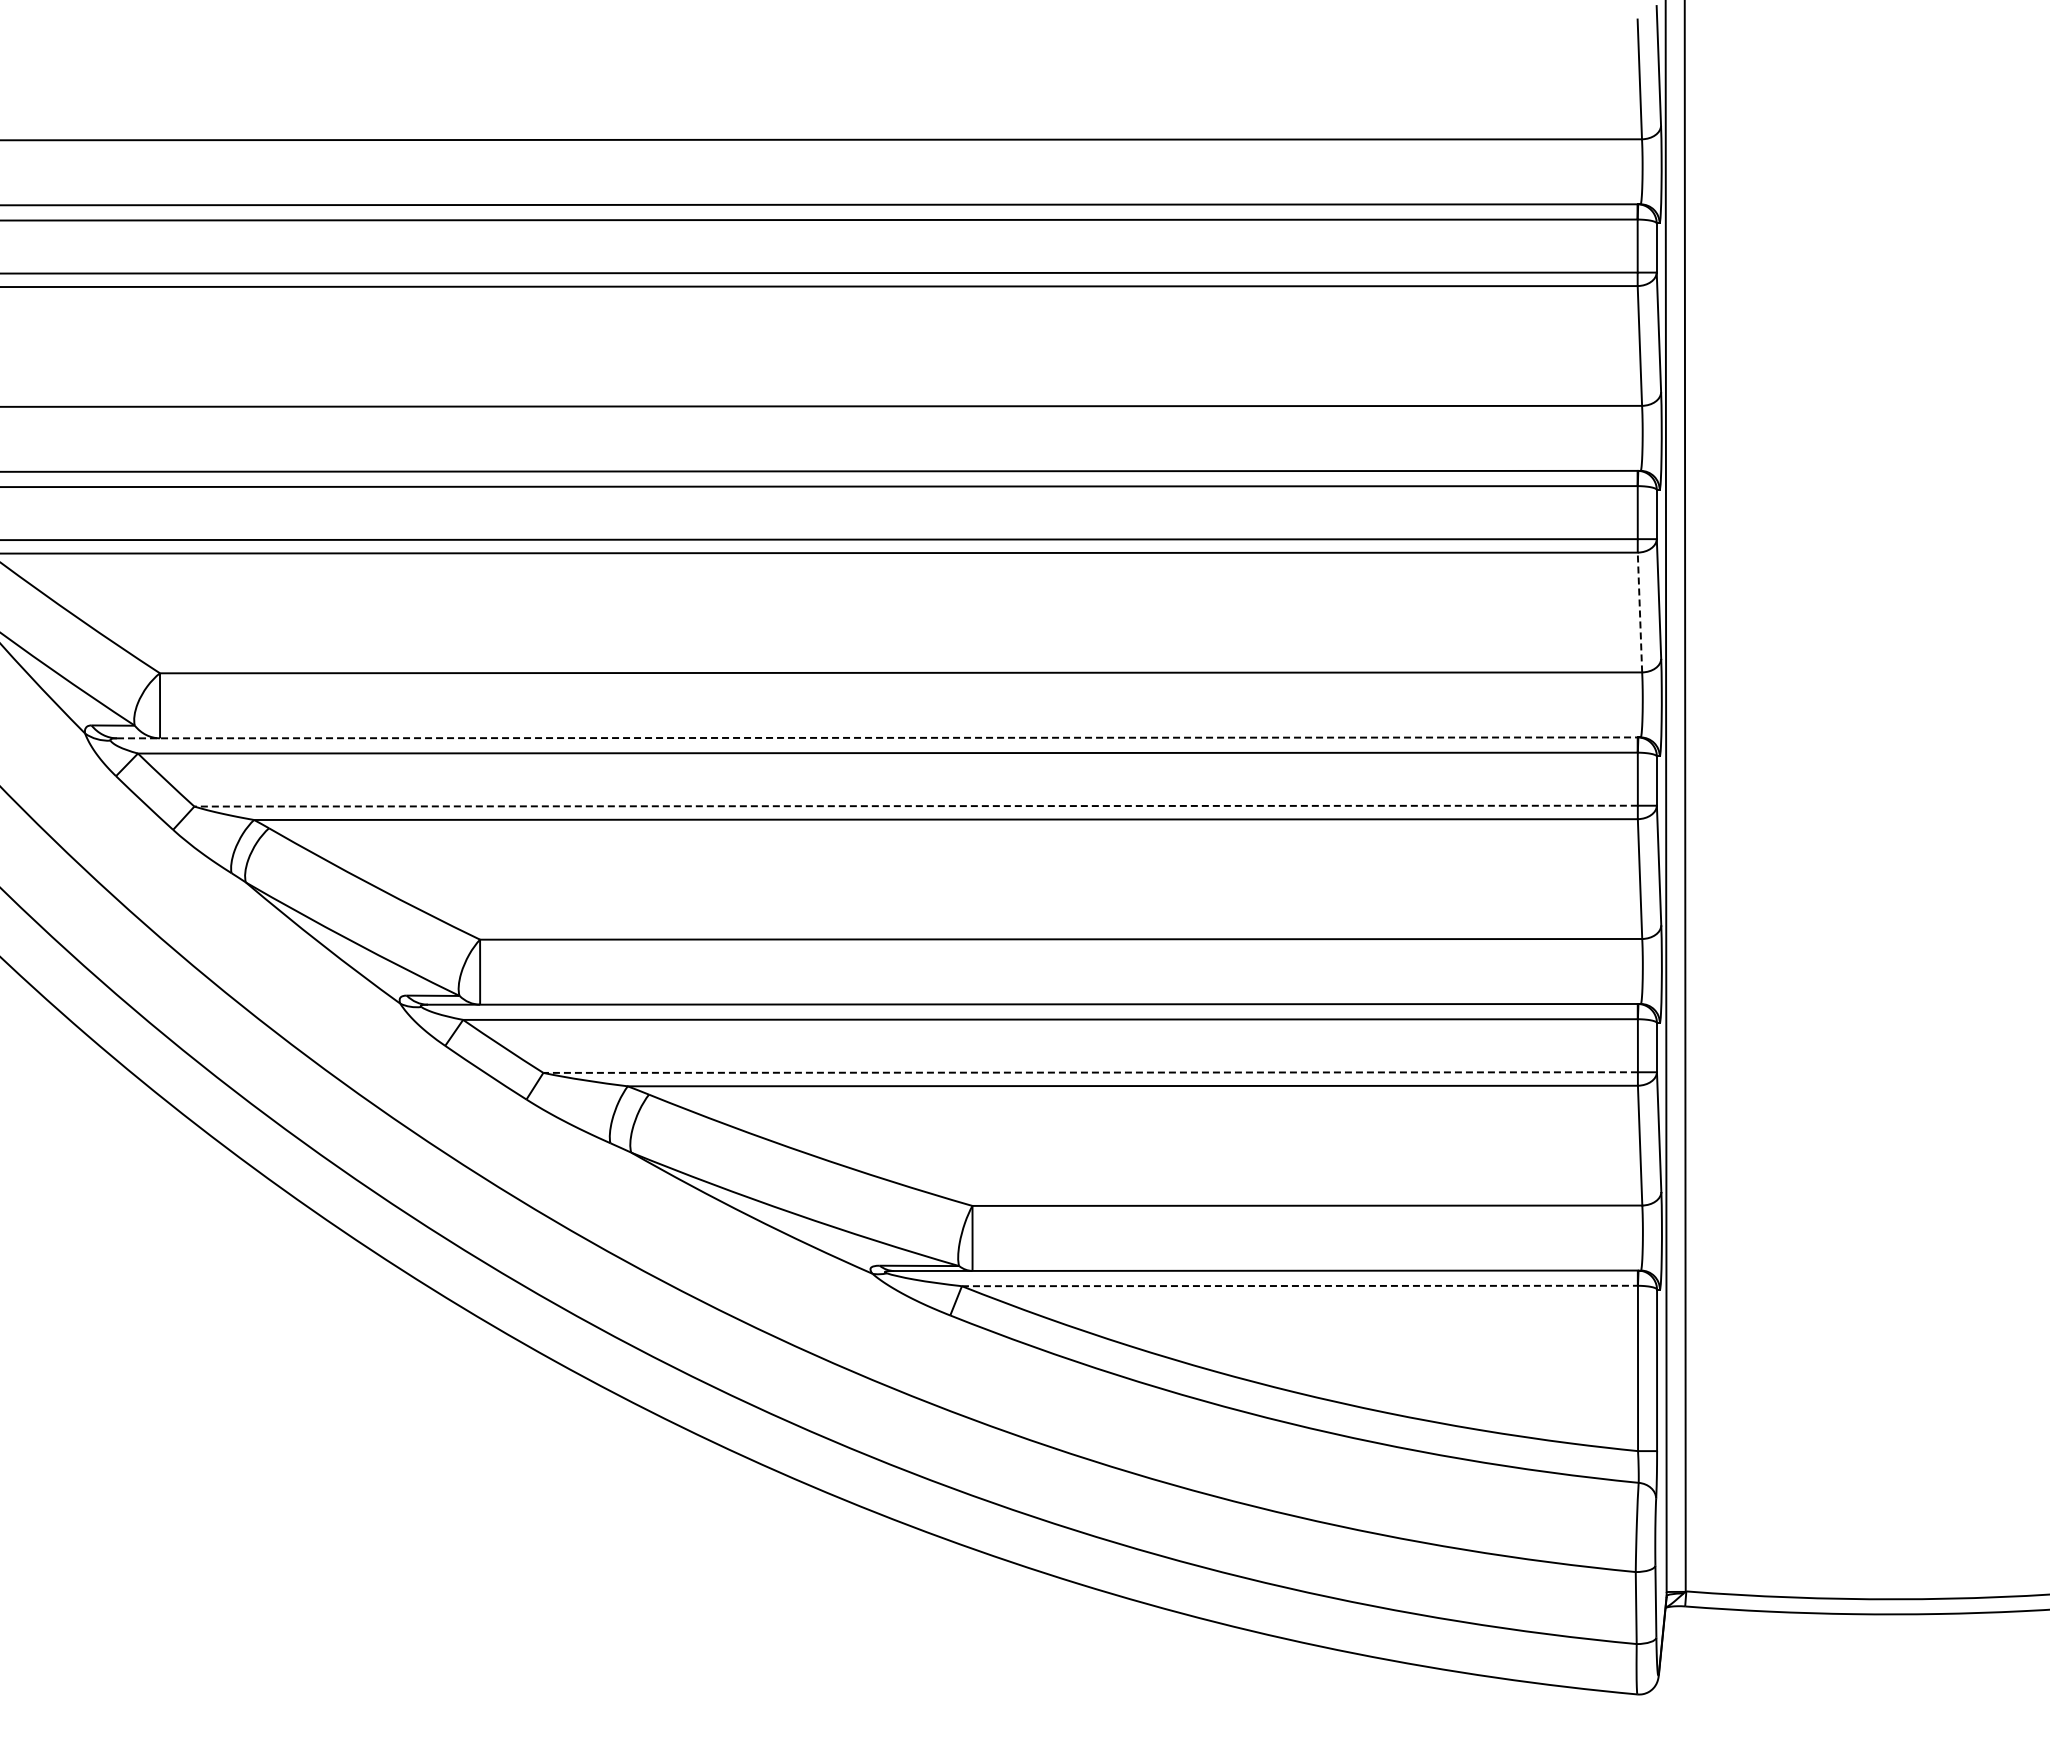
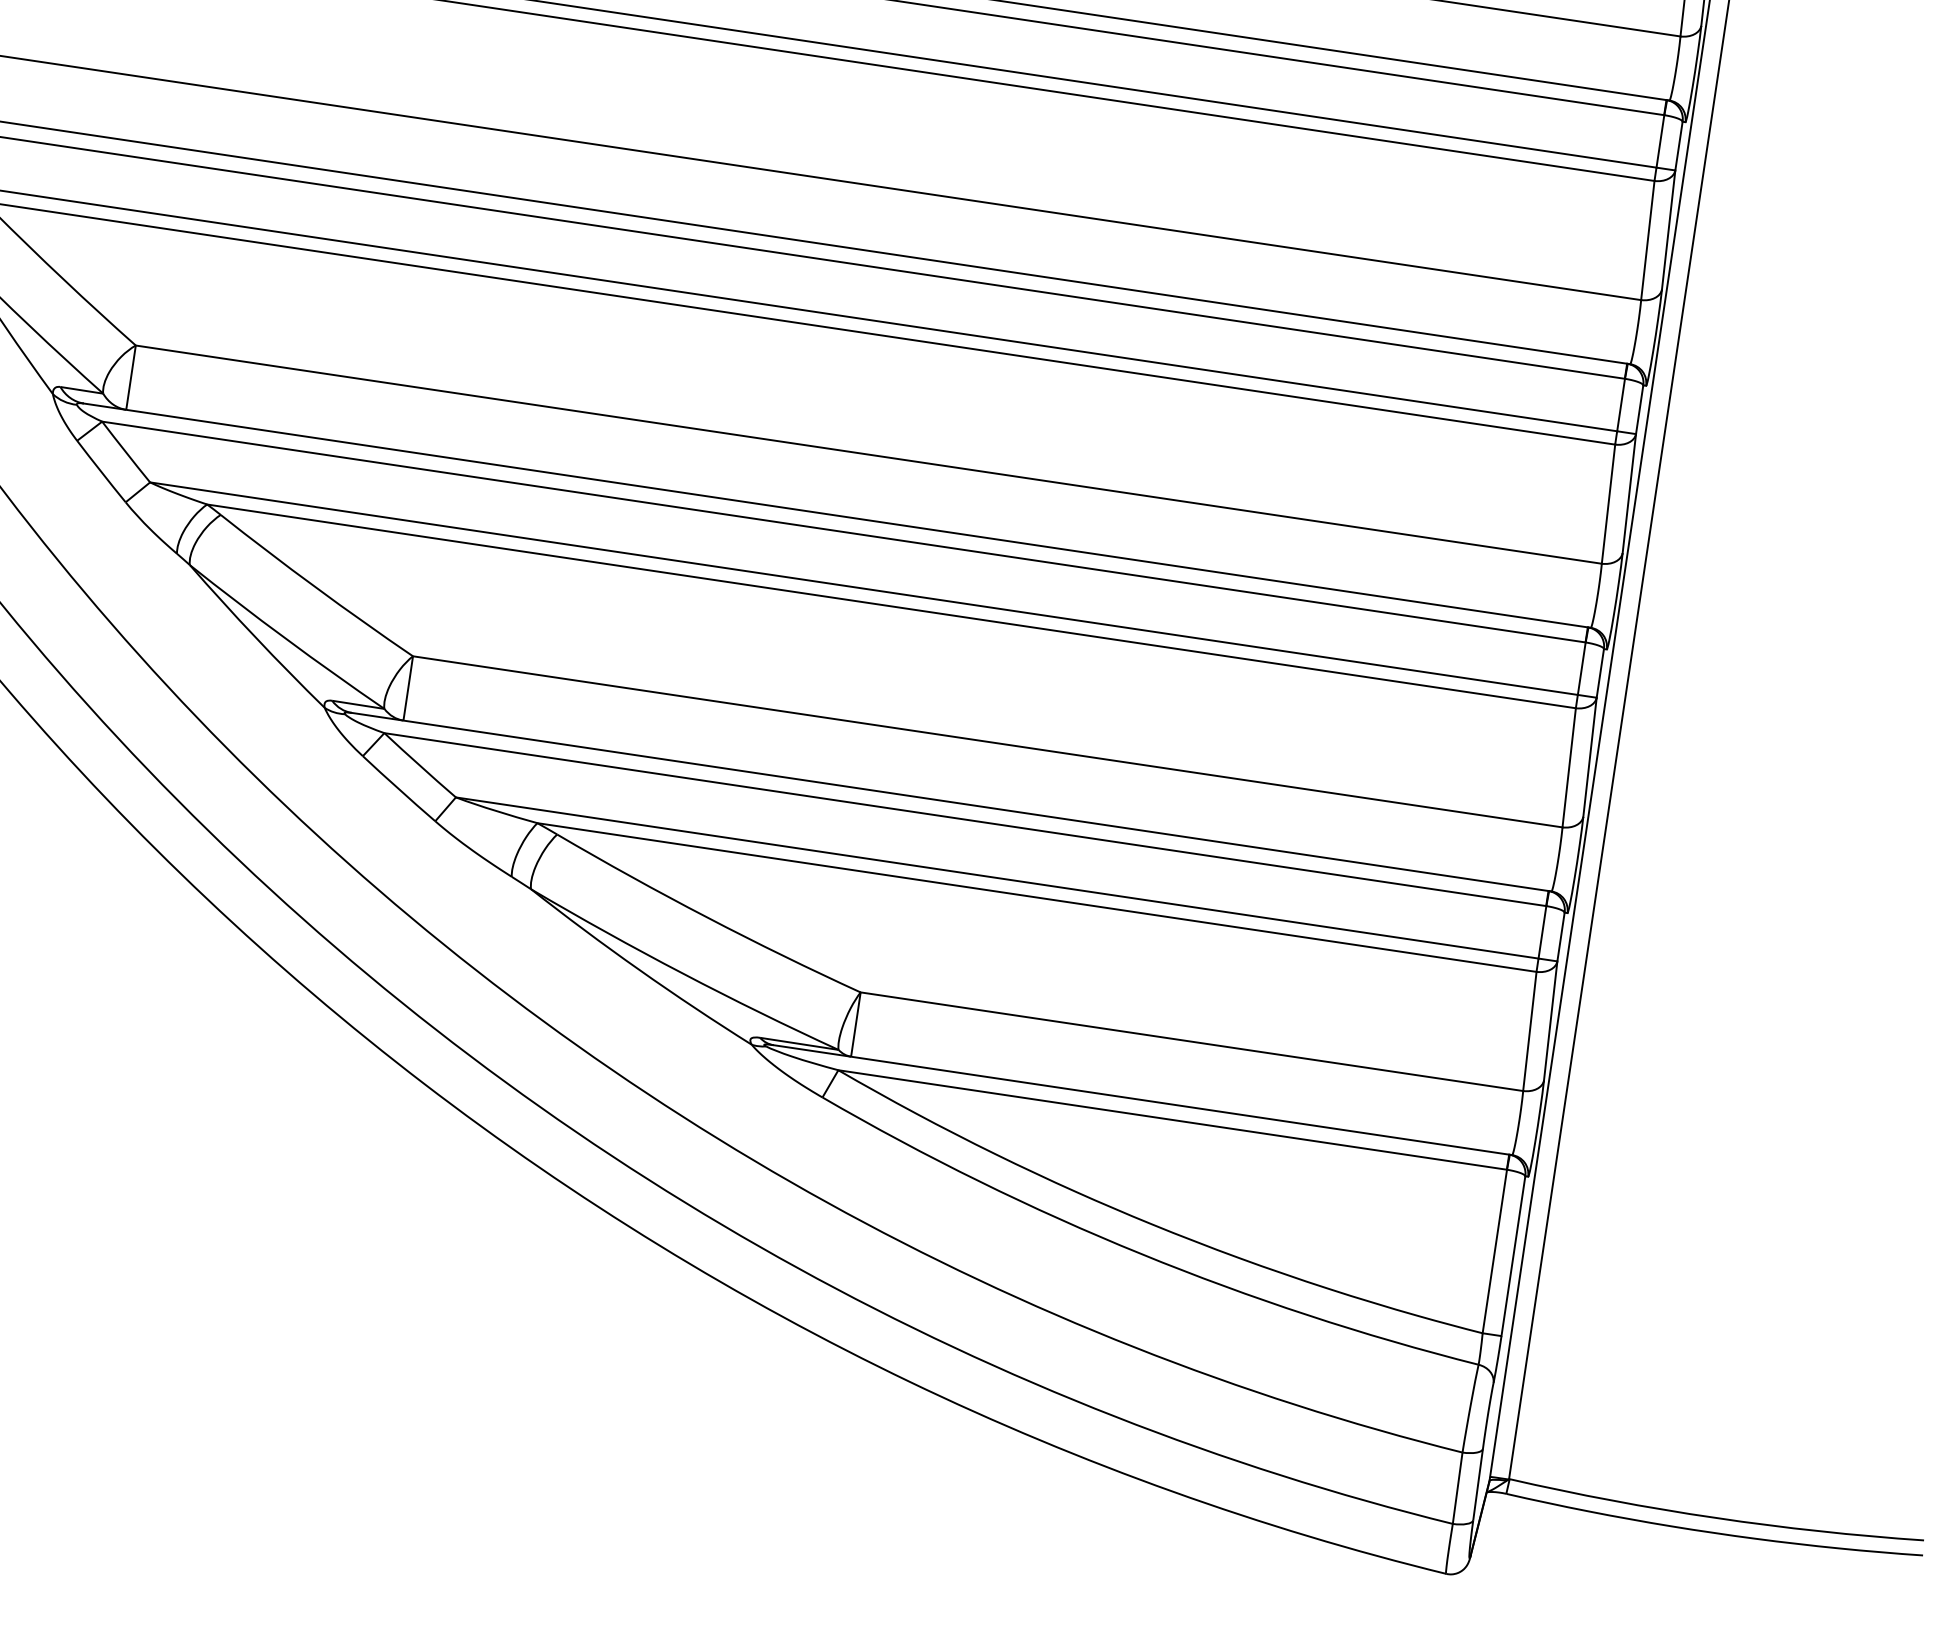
line: (1639, 612) -> (1608, 504), dashed -> solid
line: (877, 737) -> (835, 515), dashed -> solid
line: (916, 806) -> (864, 589), dashed -> solid
line: (1090, 1072) -> (997, 877), dashed -> solid
line: (1299, 1285) -> (1172, 1119), dashed -> solid

